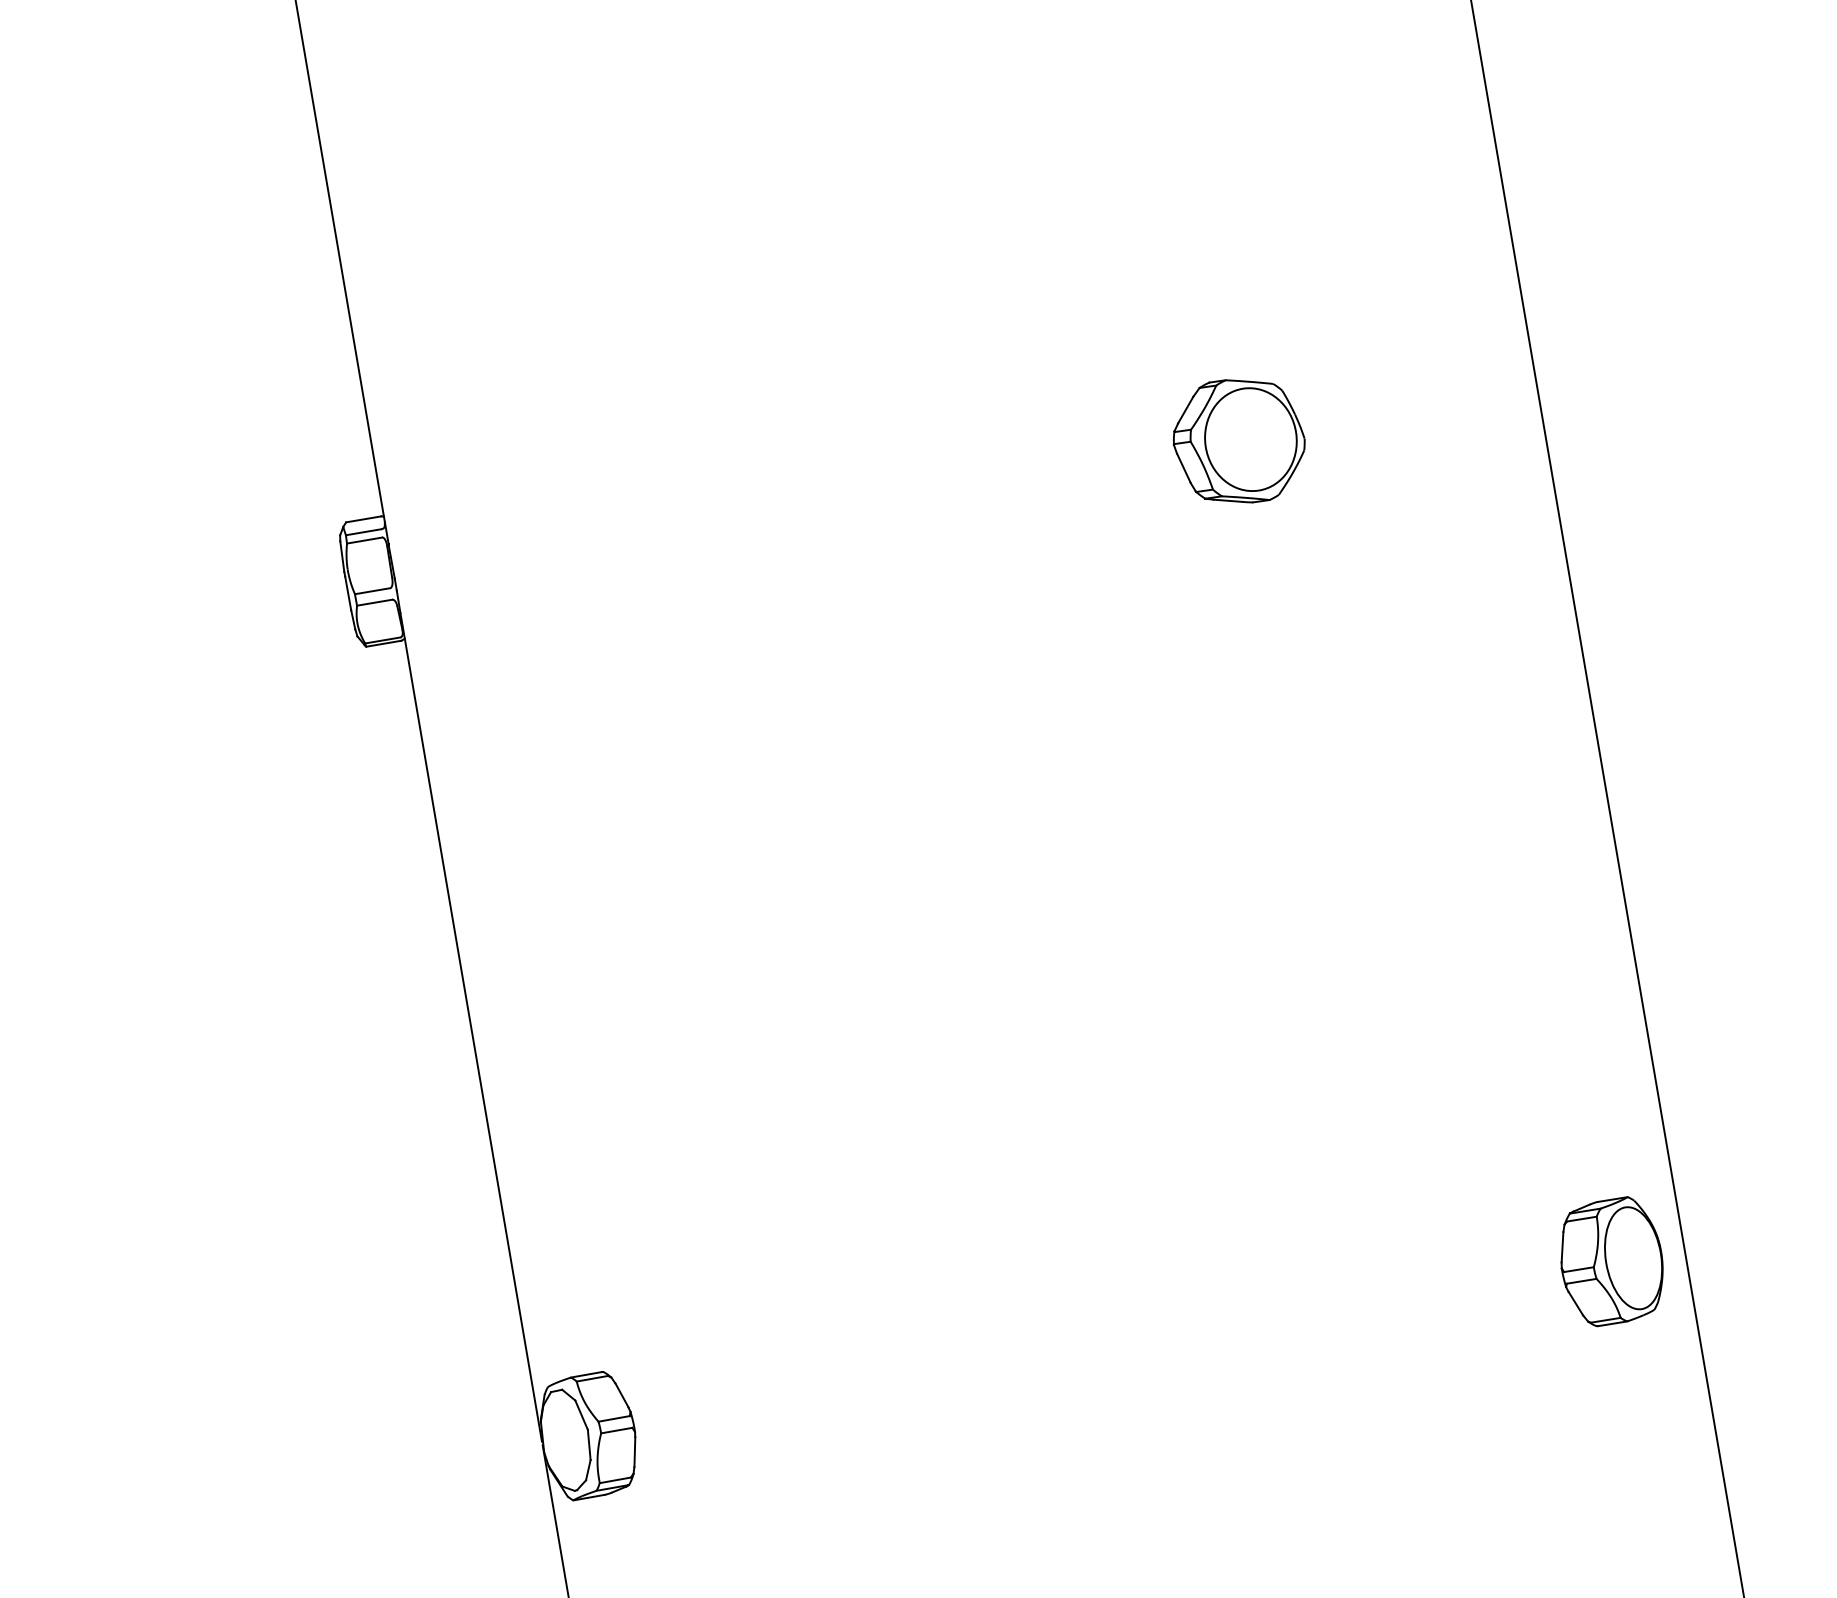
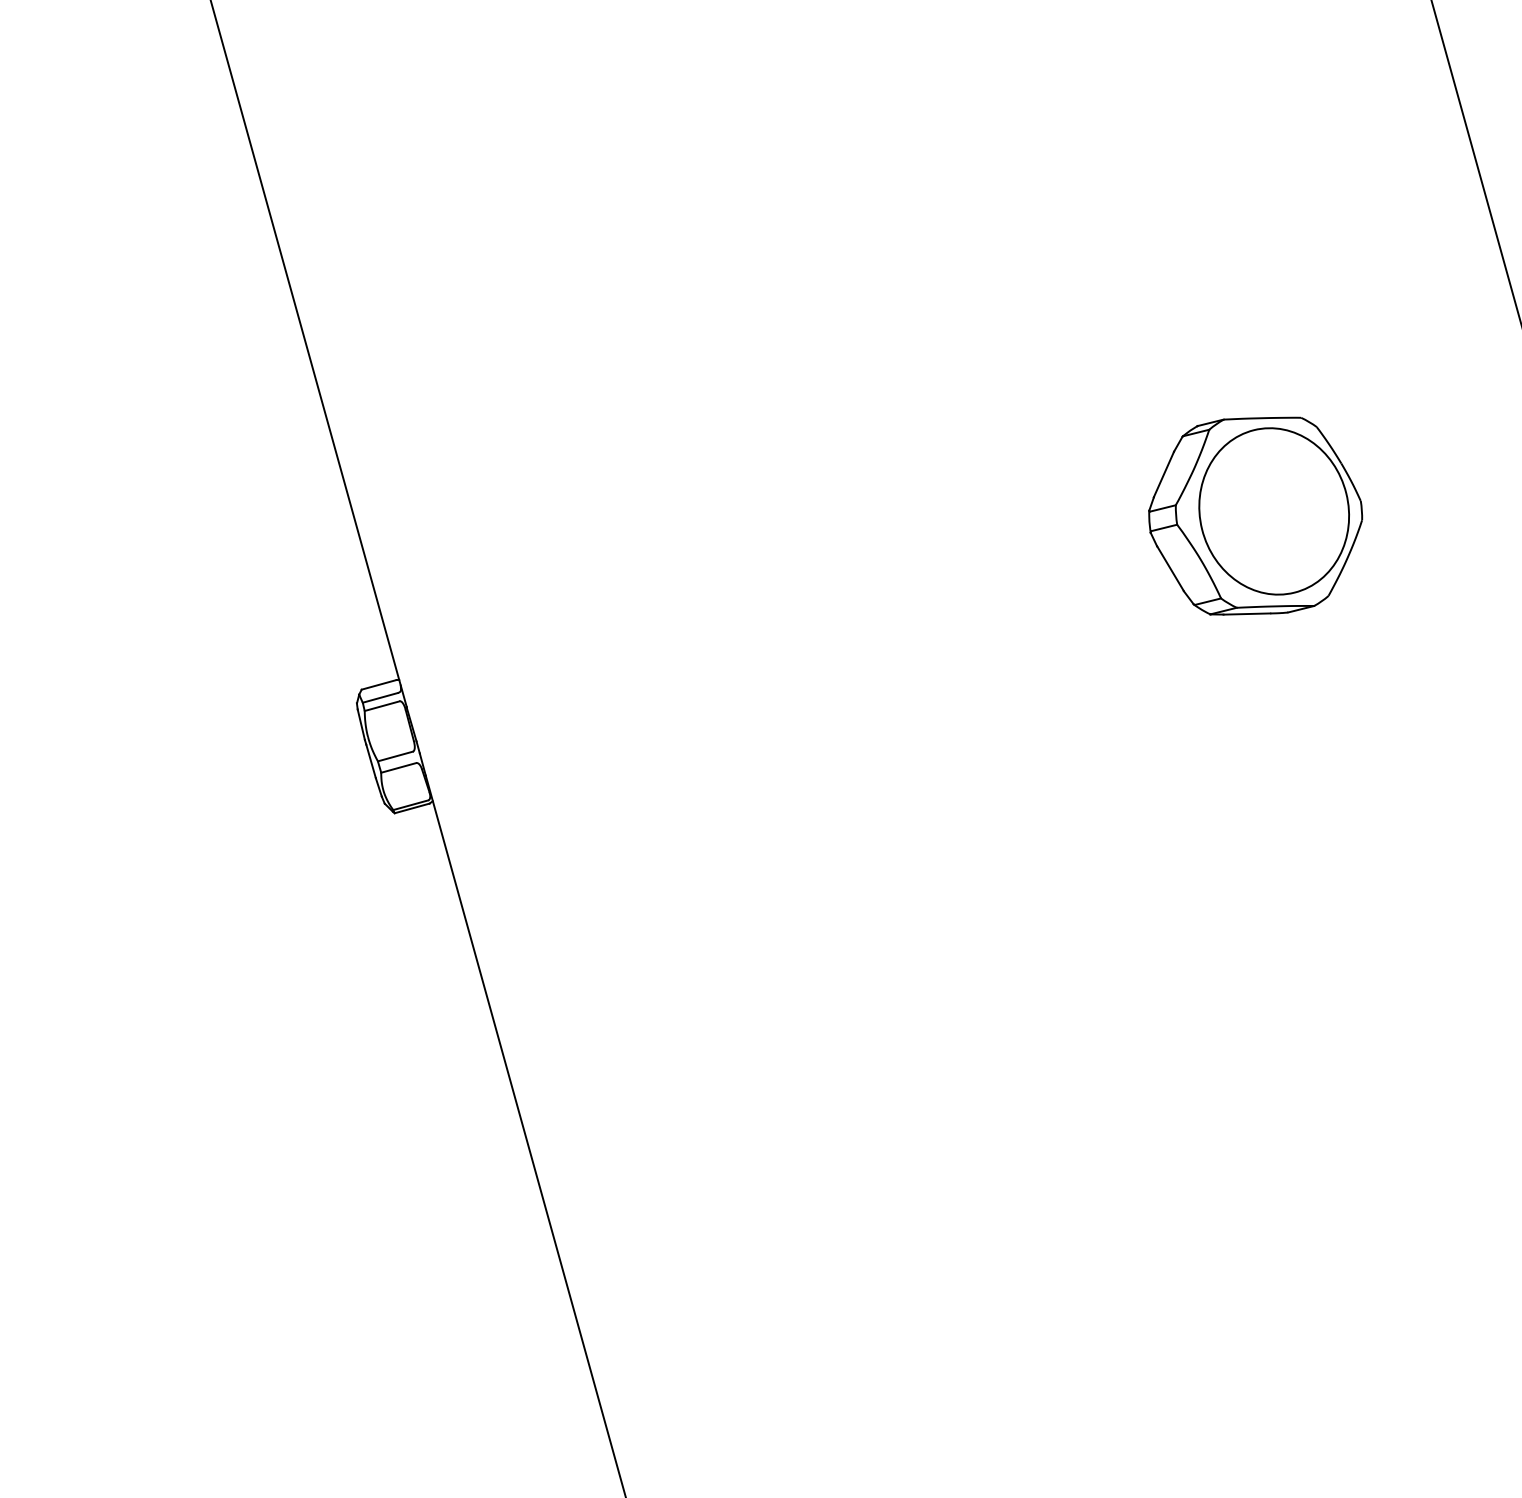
part: (1238, 441) -> (1254, 516), size x1.6

